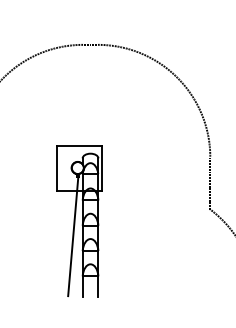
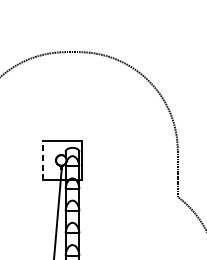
line: (56, 167) -> (42, 159), solid -> dashed

